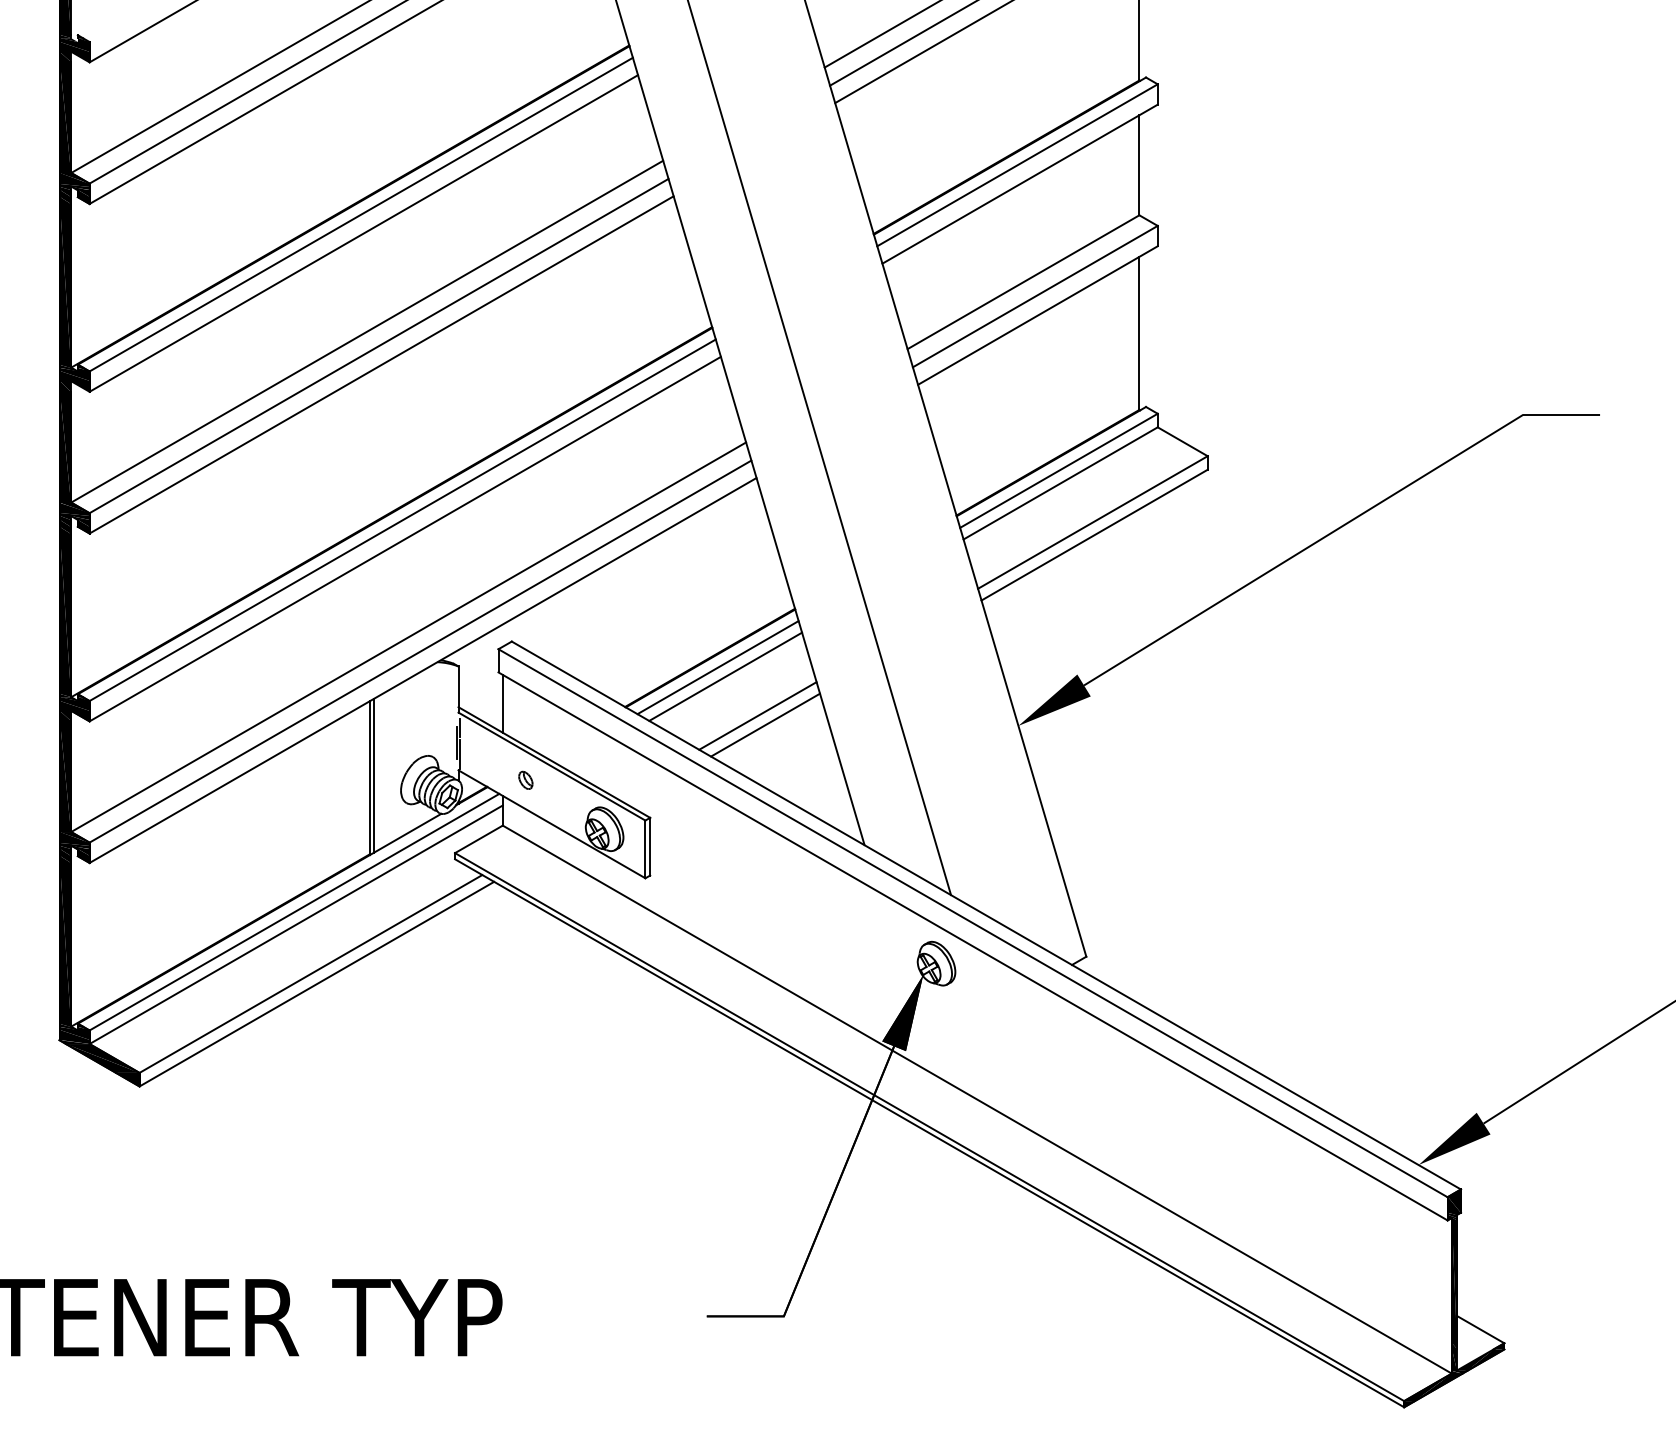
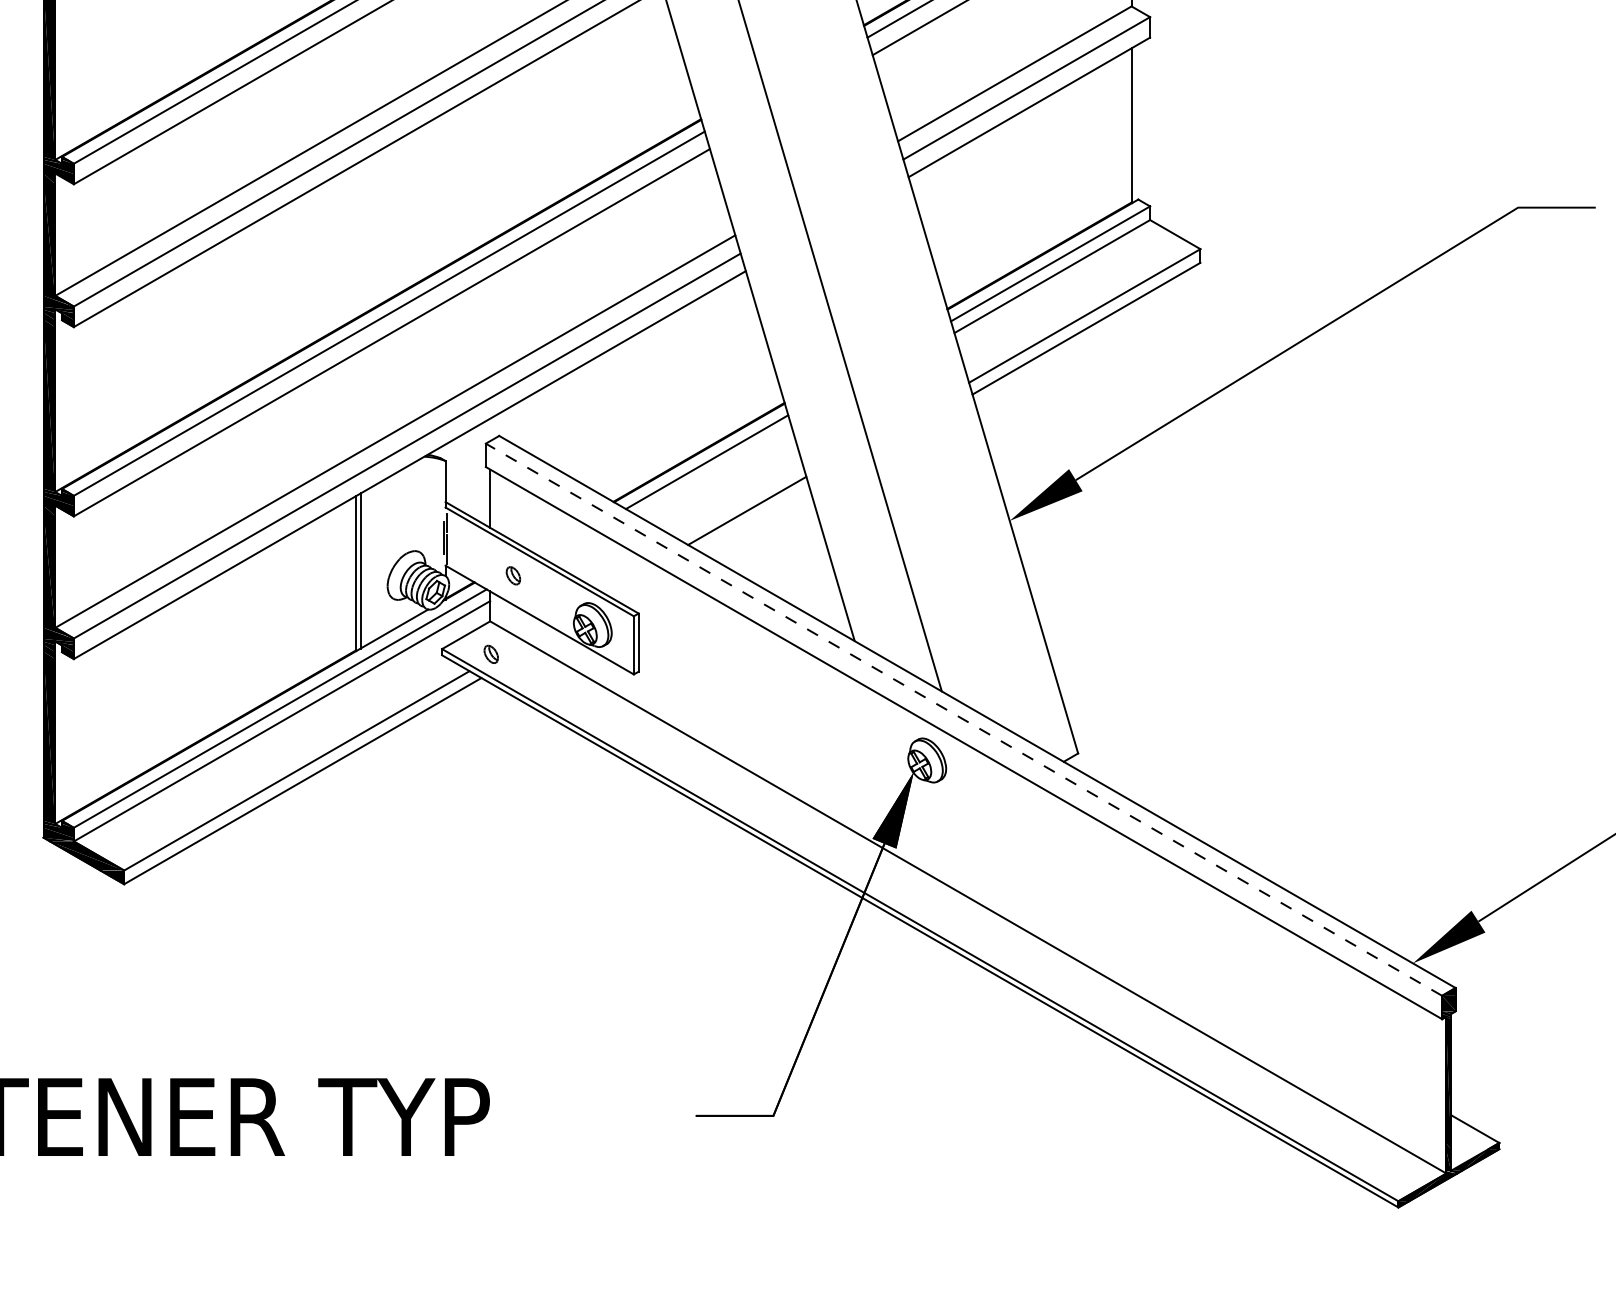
line: (725, 676) -> (714, 471), removed
line: (765, 724) -> (754, 519), removed
part: (503, 857) -> (490, 653), added
line: (973, 923) -> (964, 720), solid -> dashed

